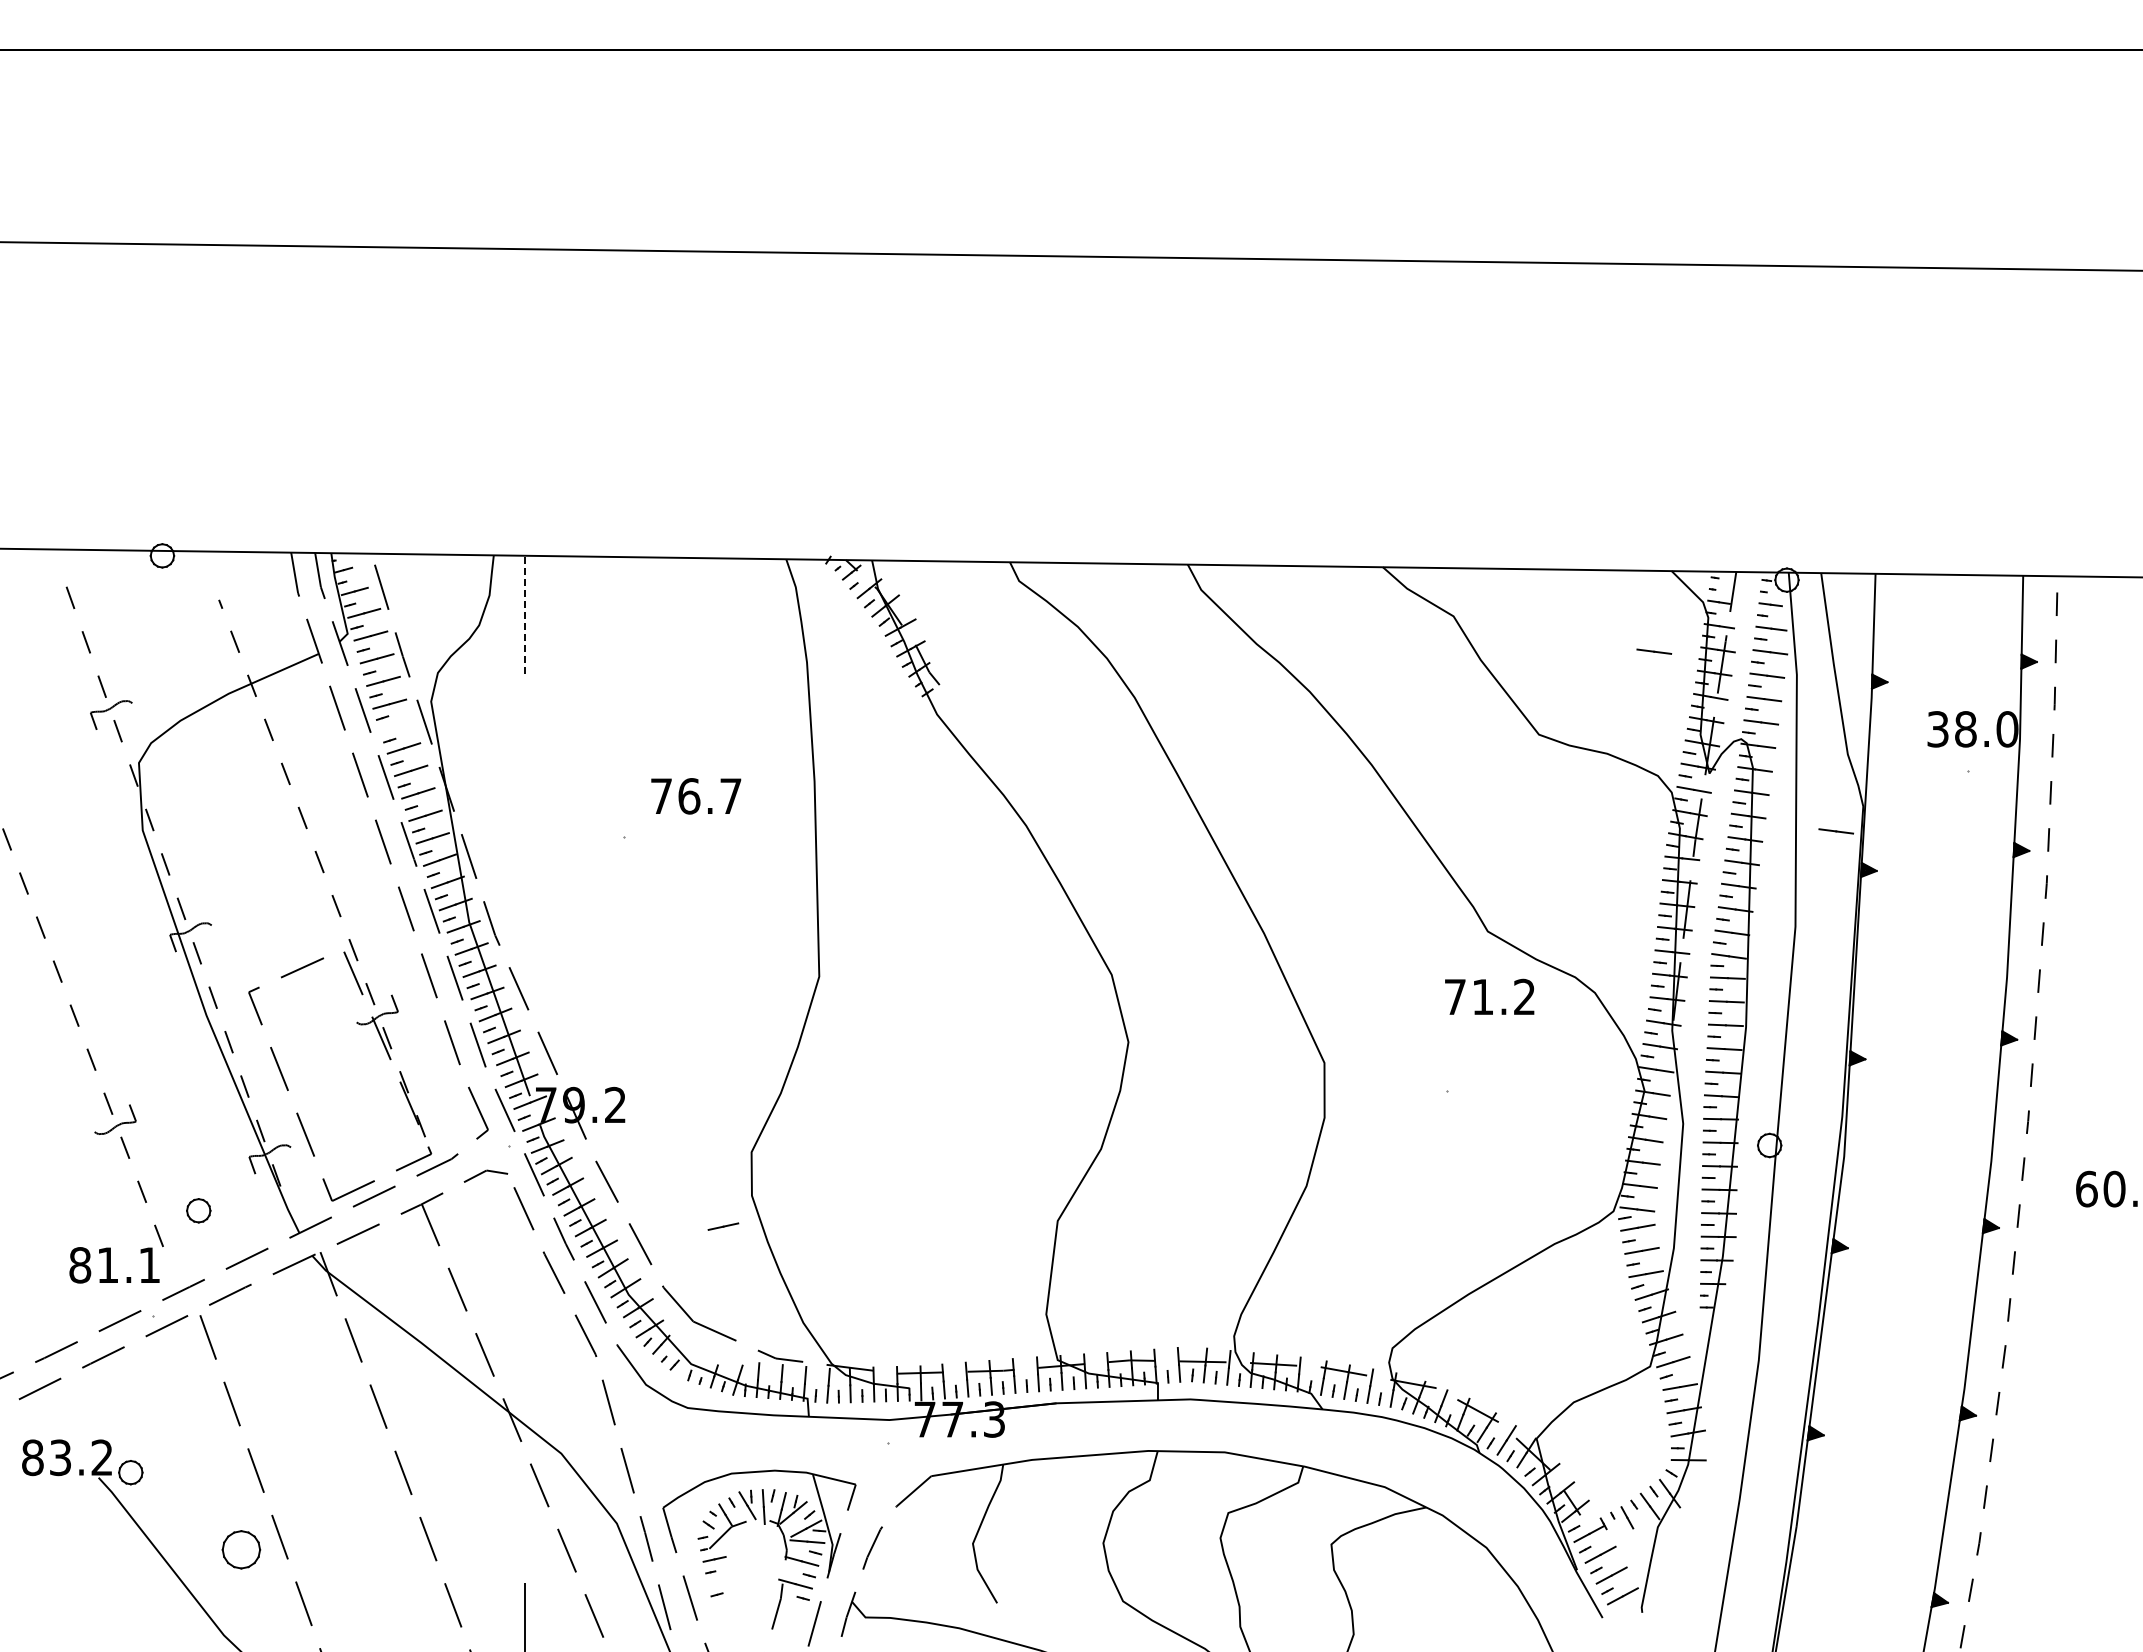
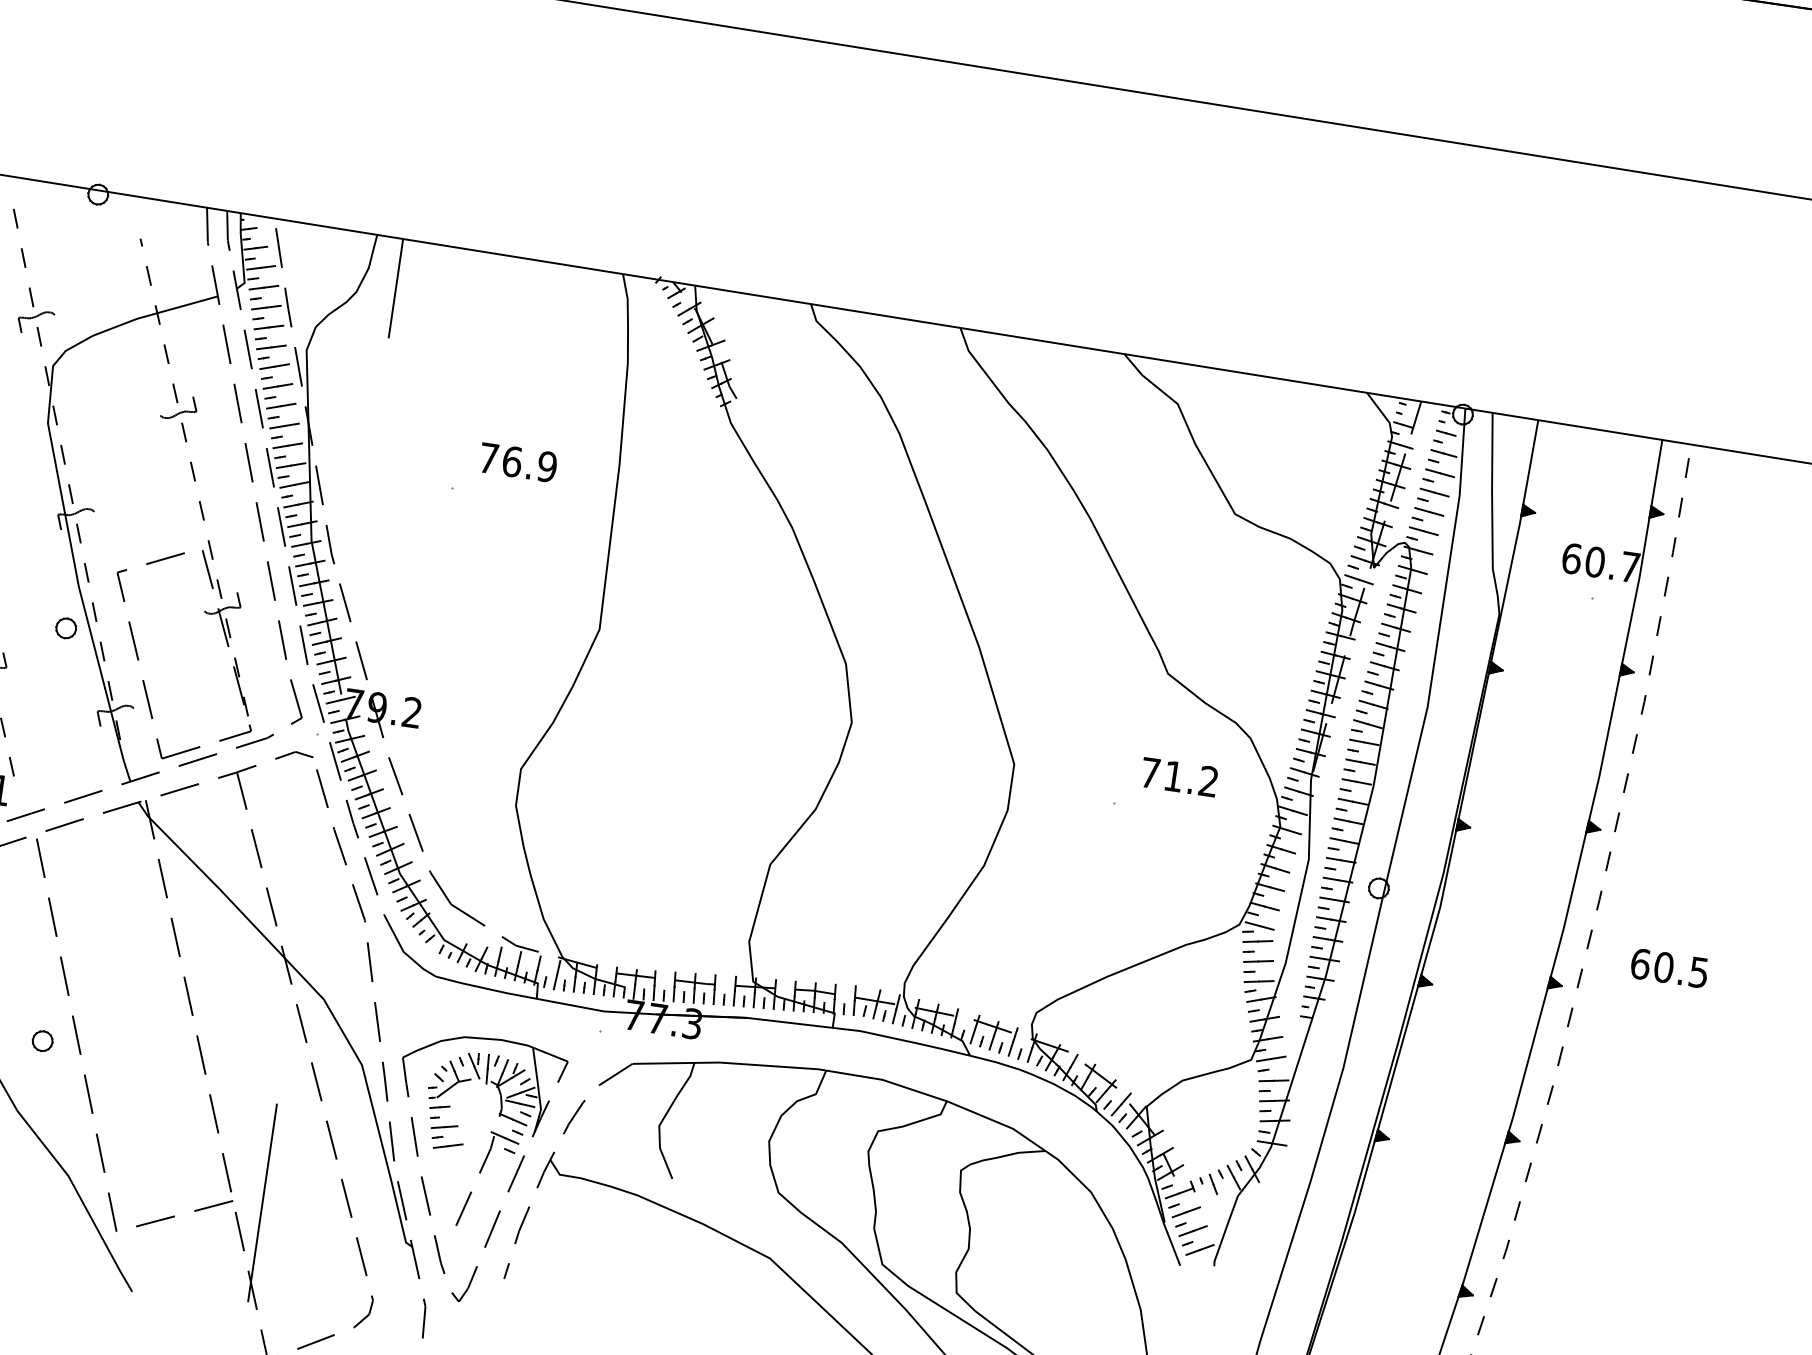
line: (524, 614) -> (395, 288), dashed -> solid
line: (1654, 651) -> (1342, 458), removed
line: (396, 725) -> (274, 366), added
text: (1972, 729) -> (1600, 563), 38.0 -> 60.7
part: (293, 789) -> (179, 407), added
text: (730, 796) -> (546, 466), 76.7 -> 76.9
line: (1835, 831) -> (1472, 632), removed
text: (1489, 996) -> (1179, 776), moved
part: (198, 1210) -> (66, 628), moved
line: (723, 1226) -> (444, 1127), moved
part: (241, 1549) -> (42, 1040), size x0.62
line: (730, 1602) -> (447, 1145), added

